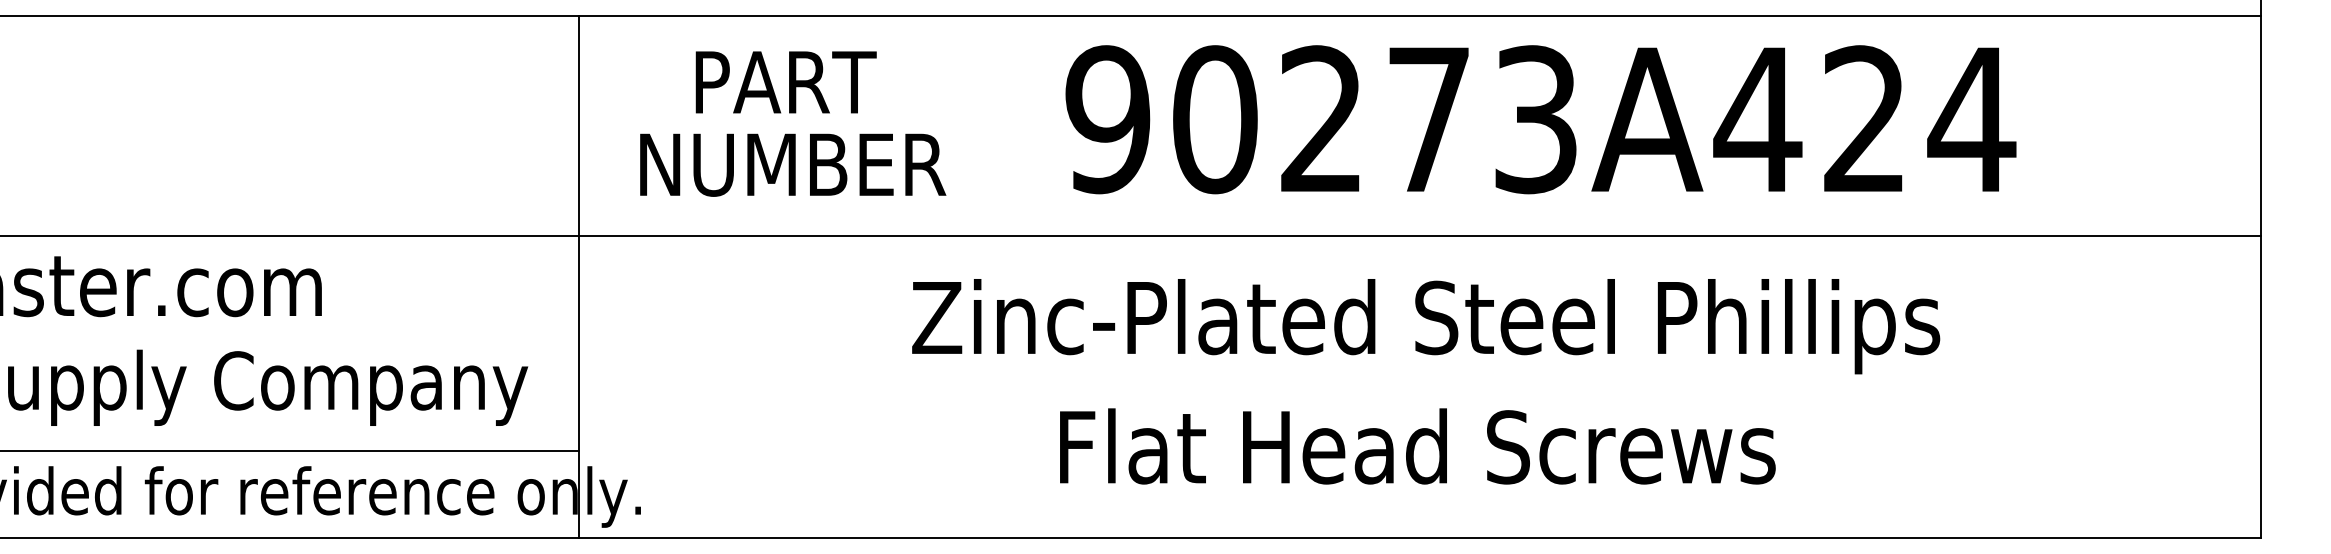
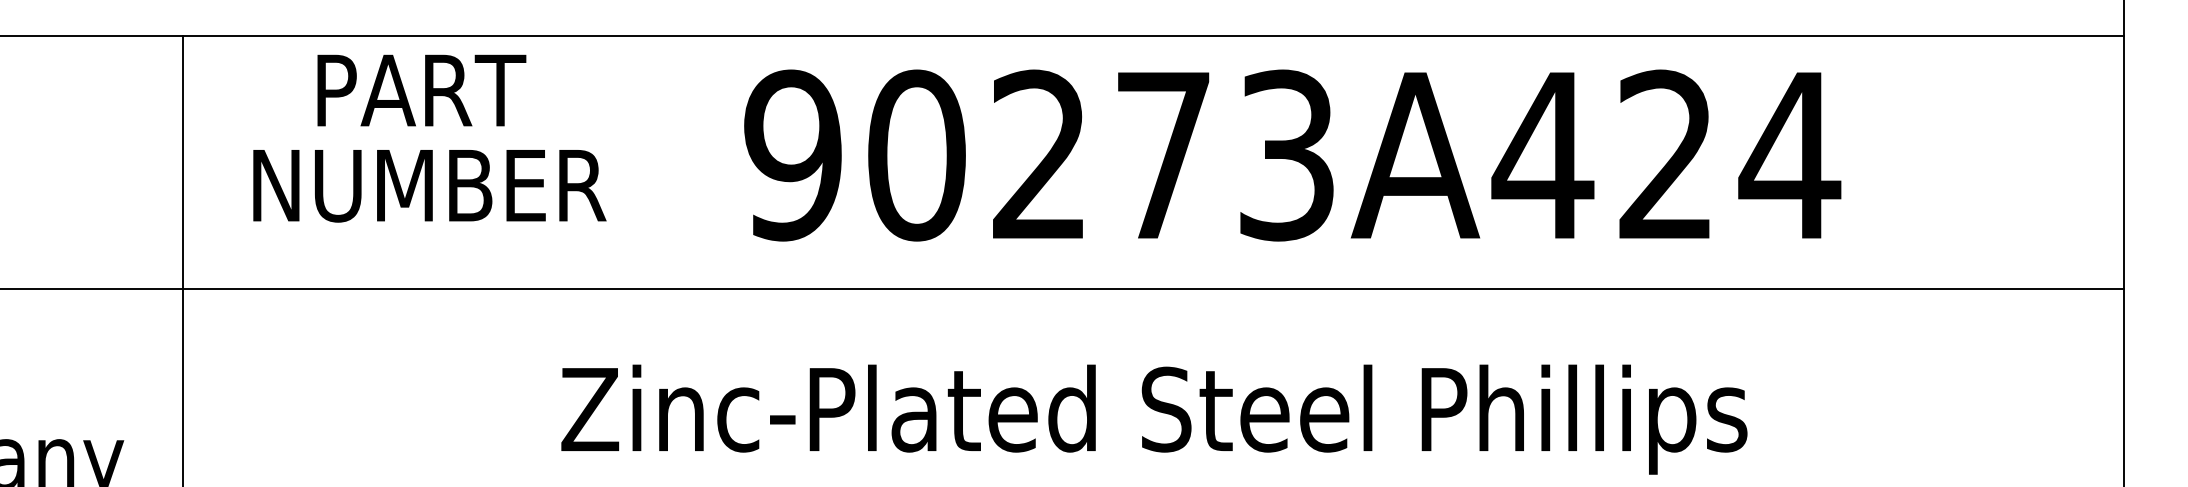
text: (793, 123) -> (430, 137), moved
text: (1426, 326) -> (1154, 419), moved

